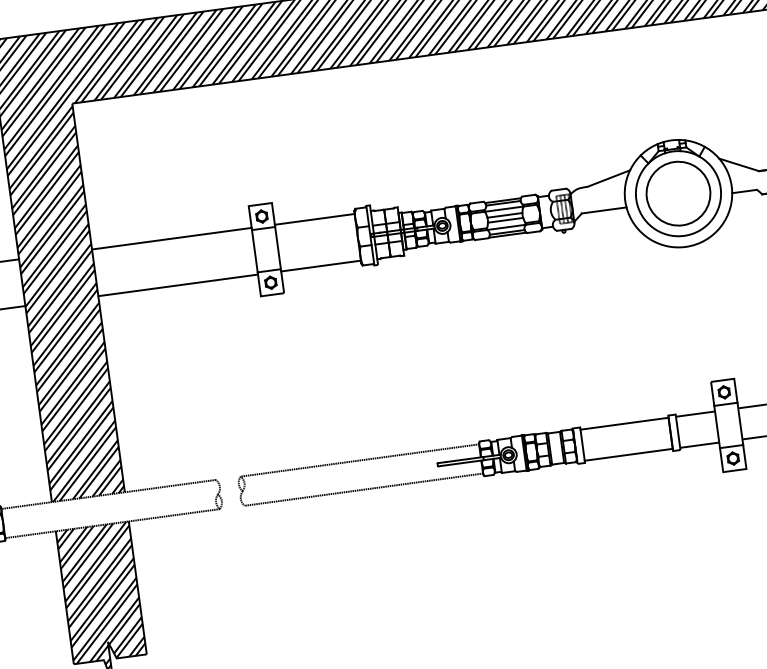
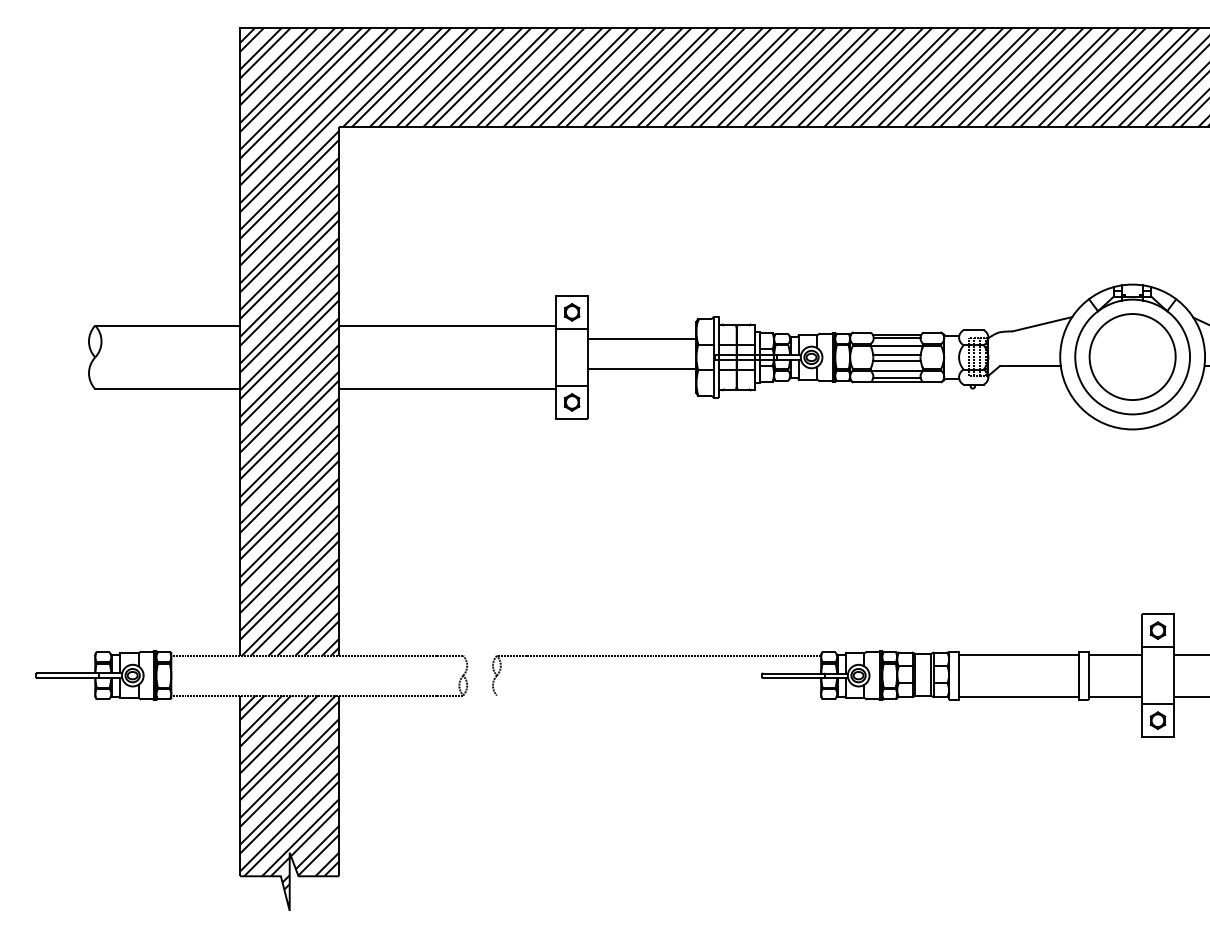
line: (314, 219) -> (642, 368), moved
line: (321, 266) -> (642, 339), moved
line: (363, 489) -> (658, 695), removed

